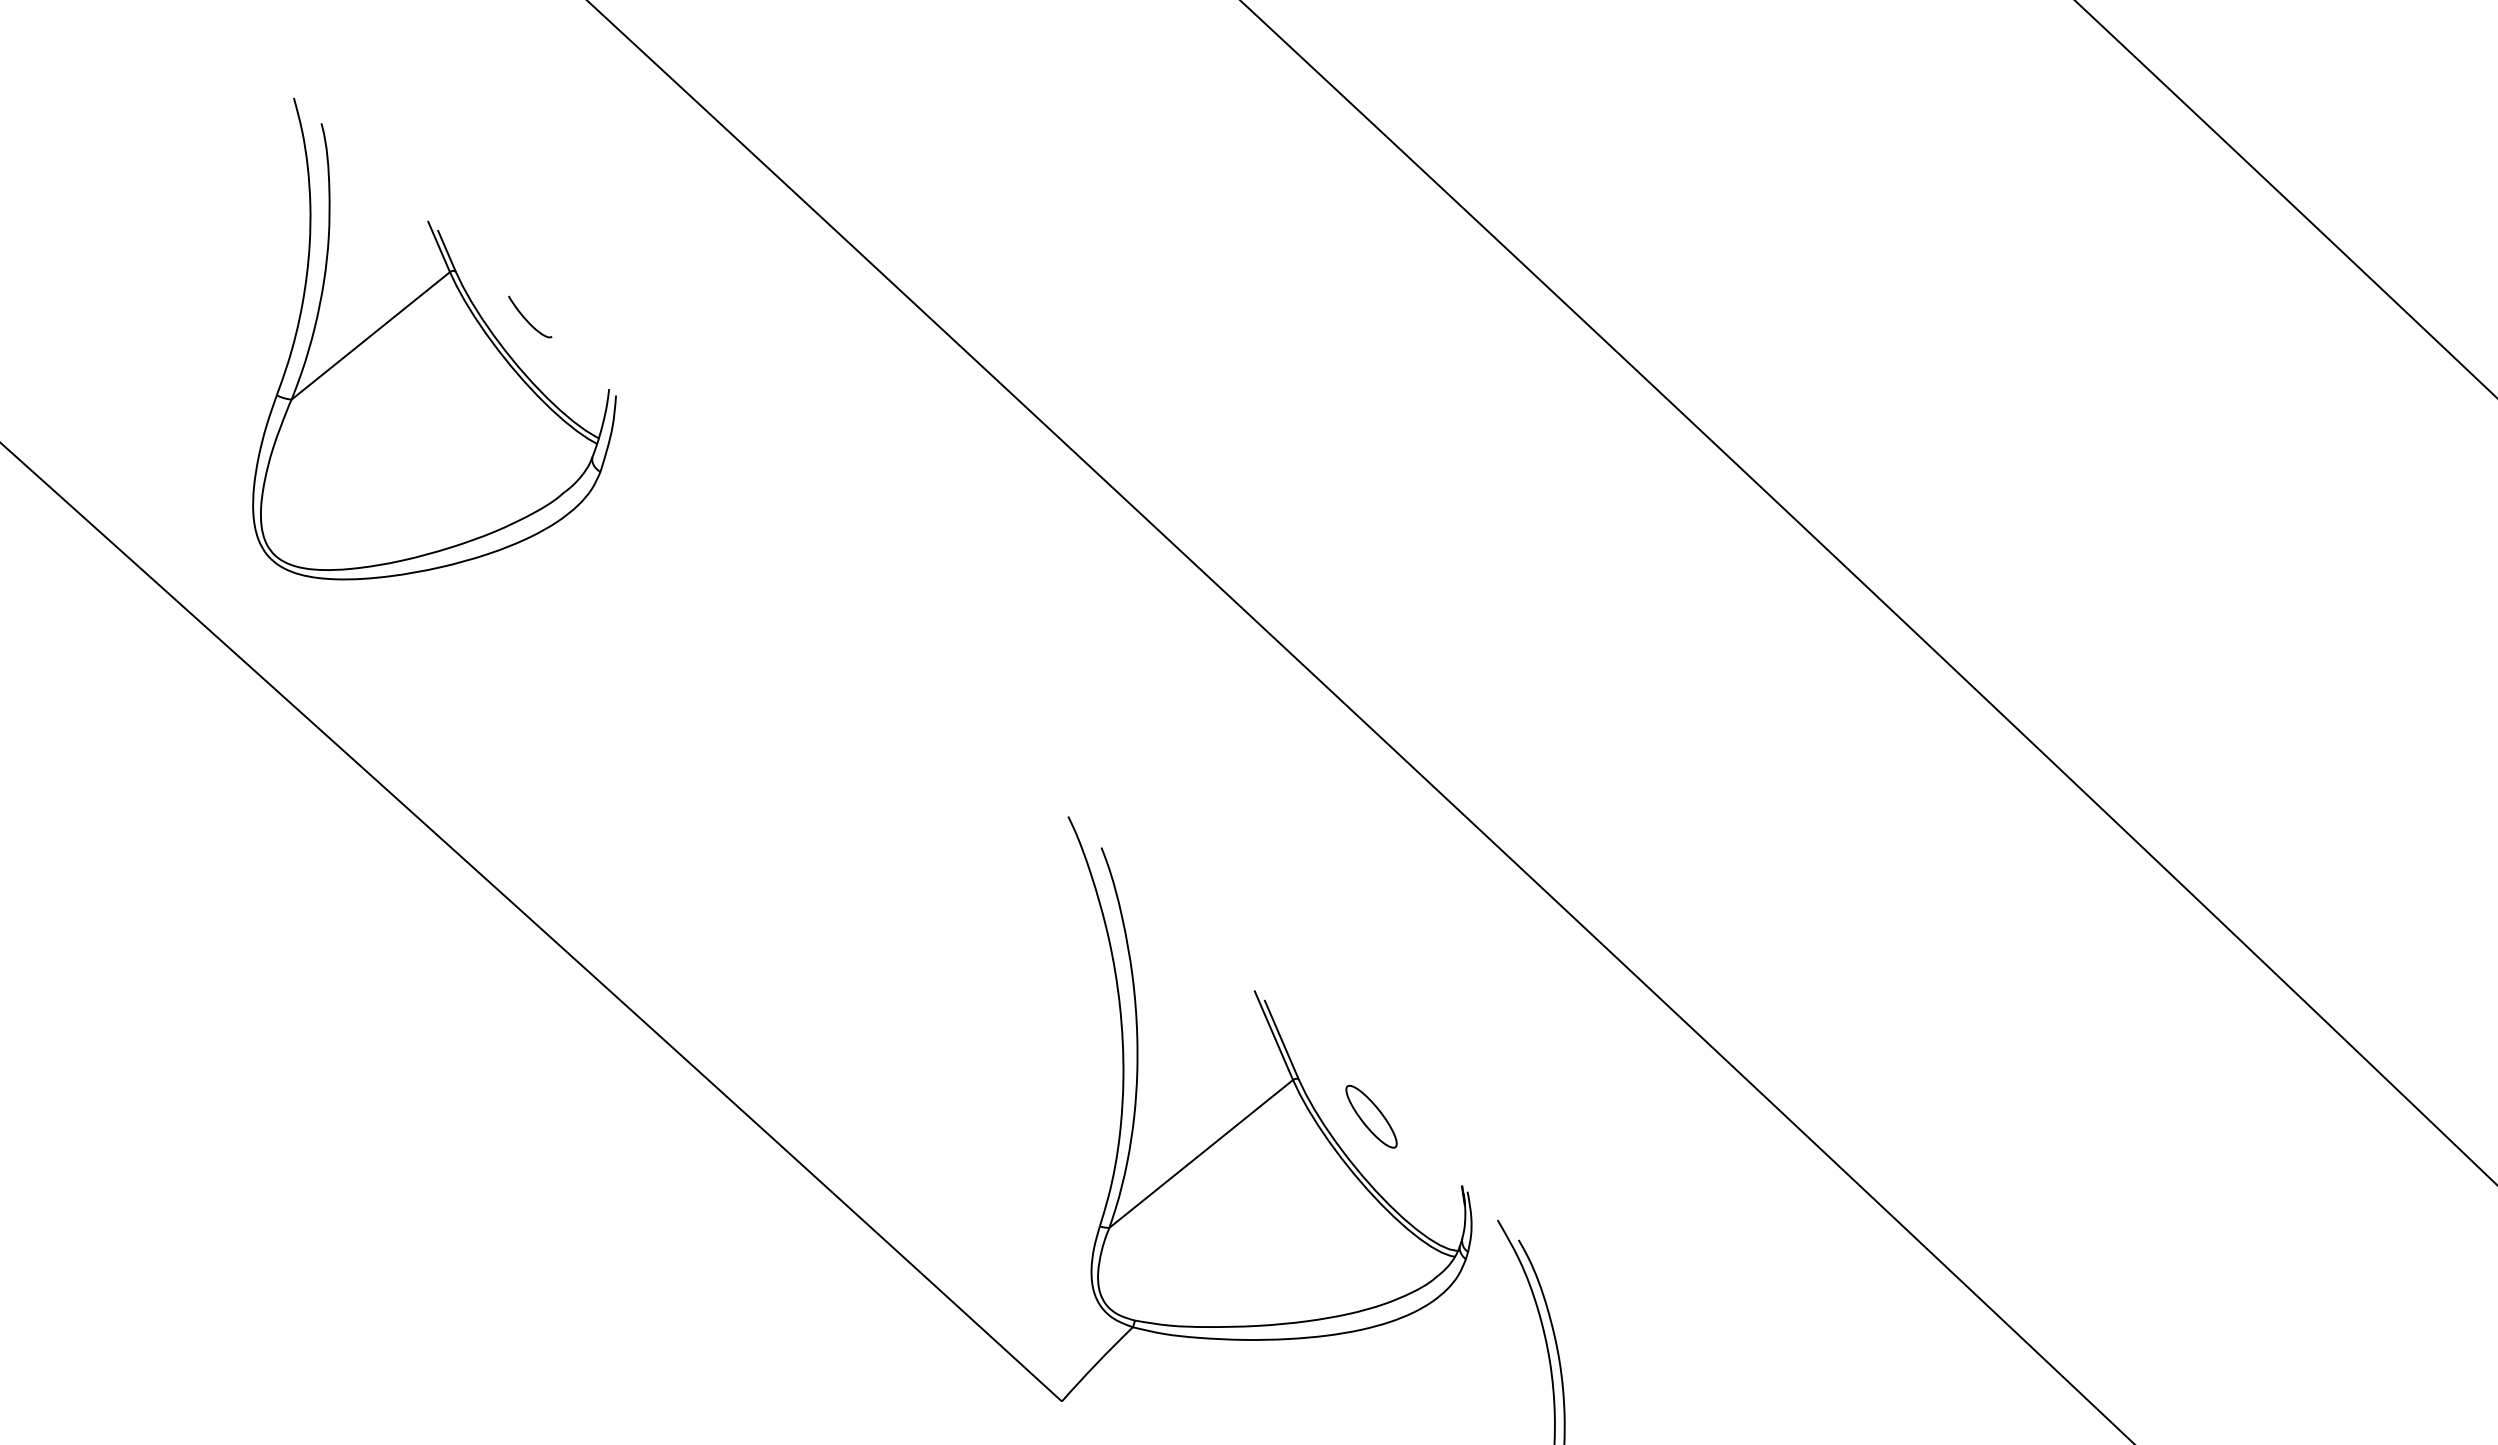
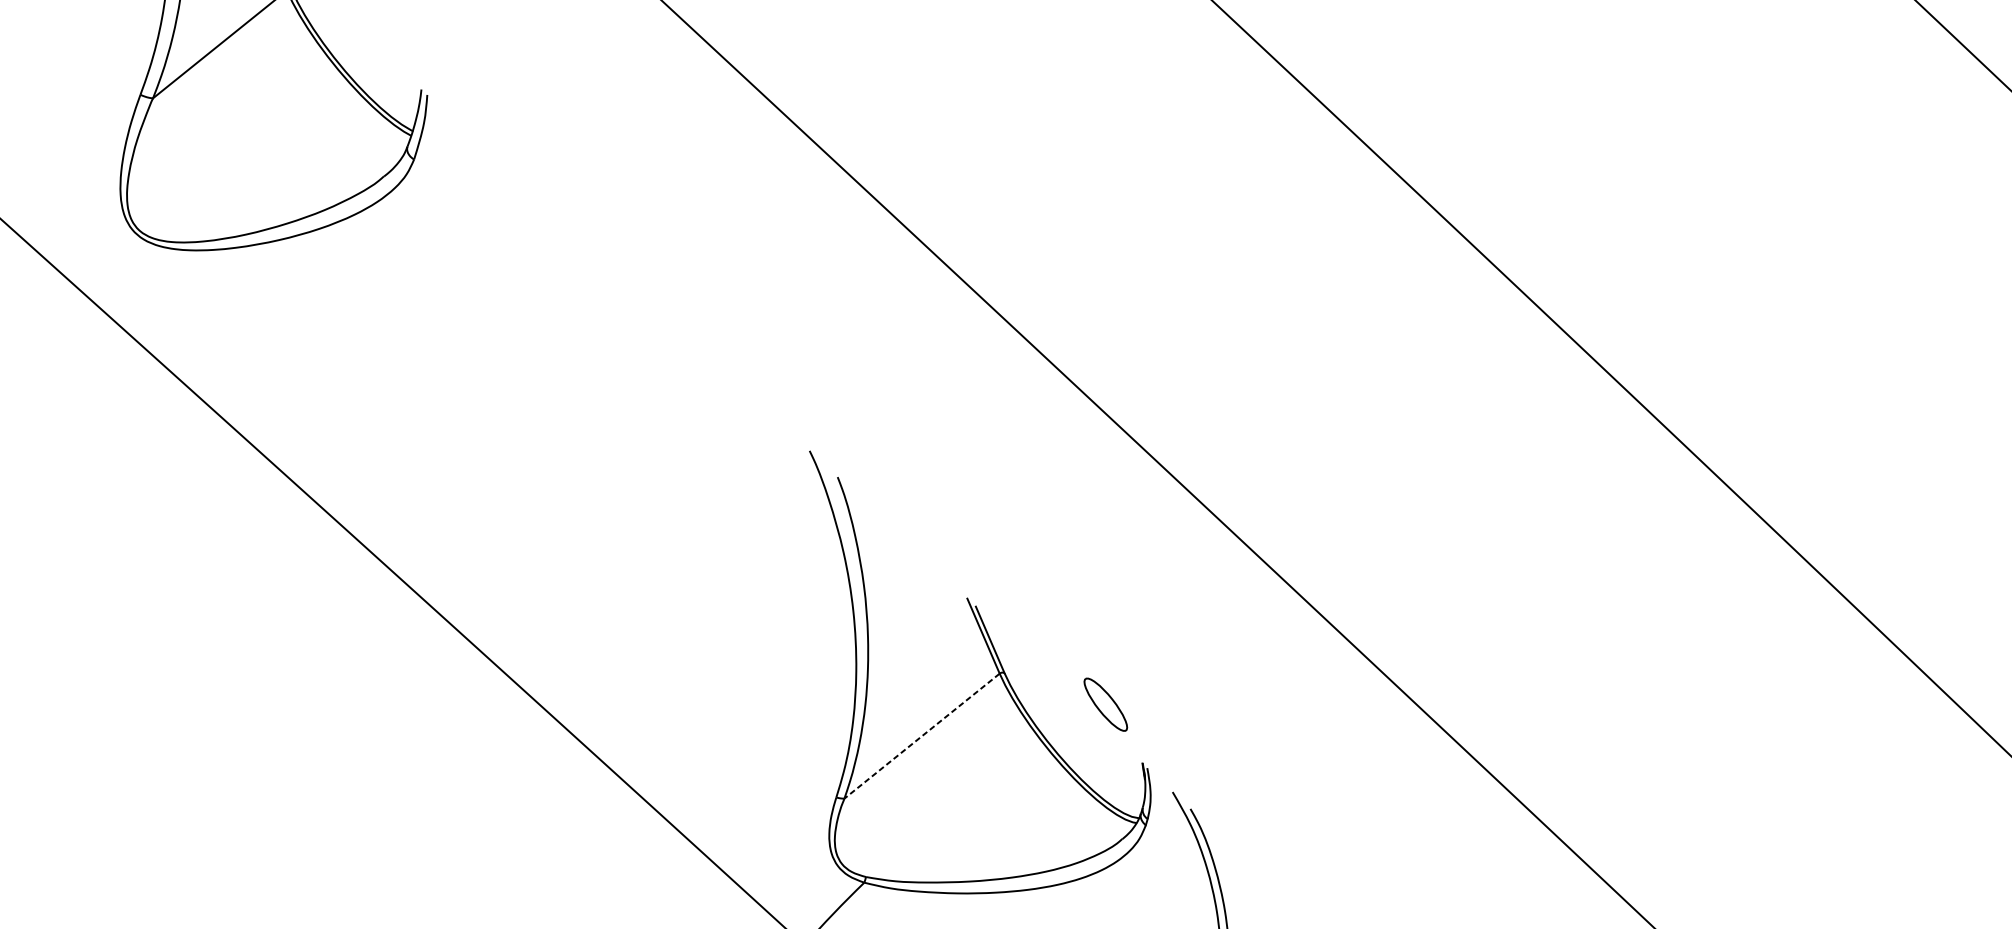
curve: (527, 319) -> (352, 30), removed
part: (1371, 1116) -> (1105, 704), moved
line: (1201, 1153) -> (922, 735), solid -> dashed

